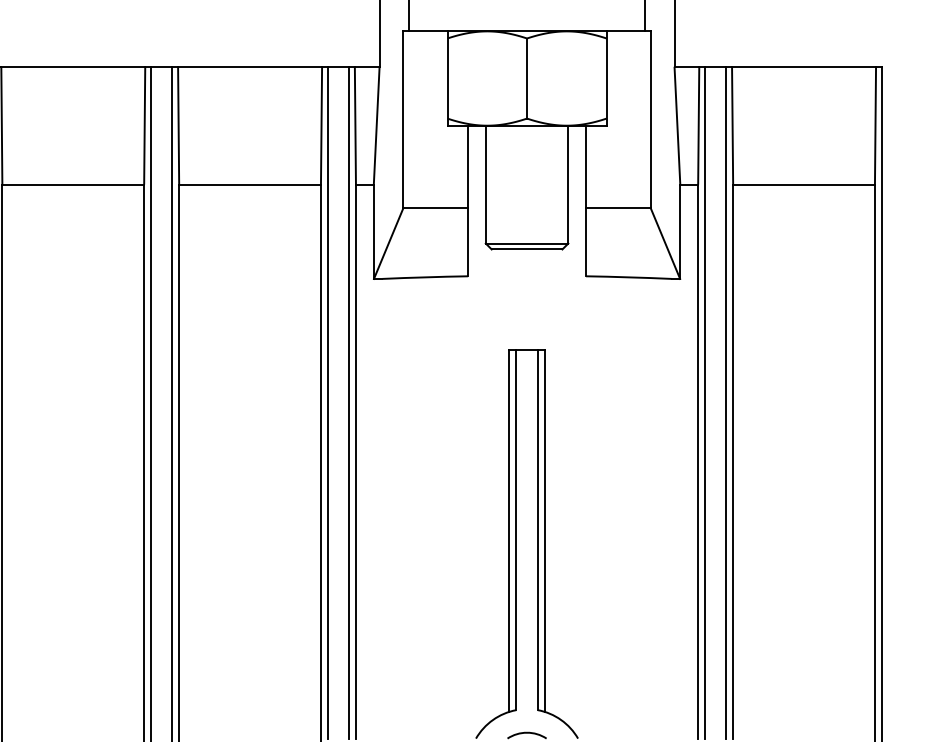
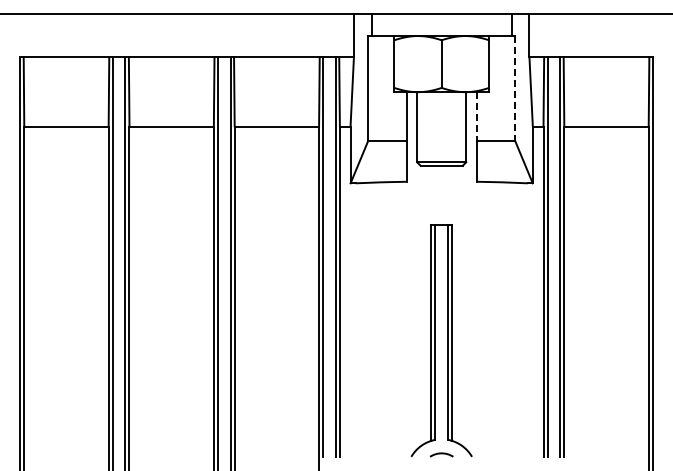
line: (651, 119) -> (515, 88), solid -> dashed
line: (585, 166) -> (476, 116), solid -> dashed

